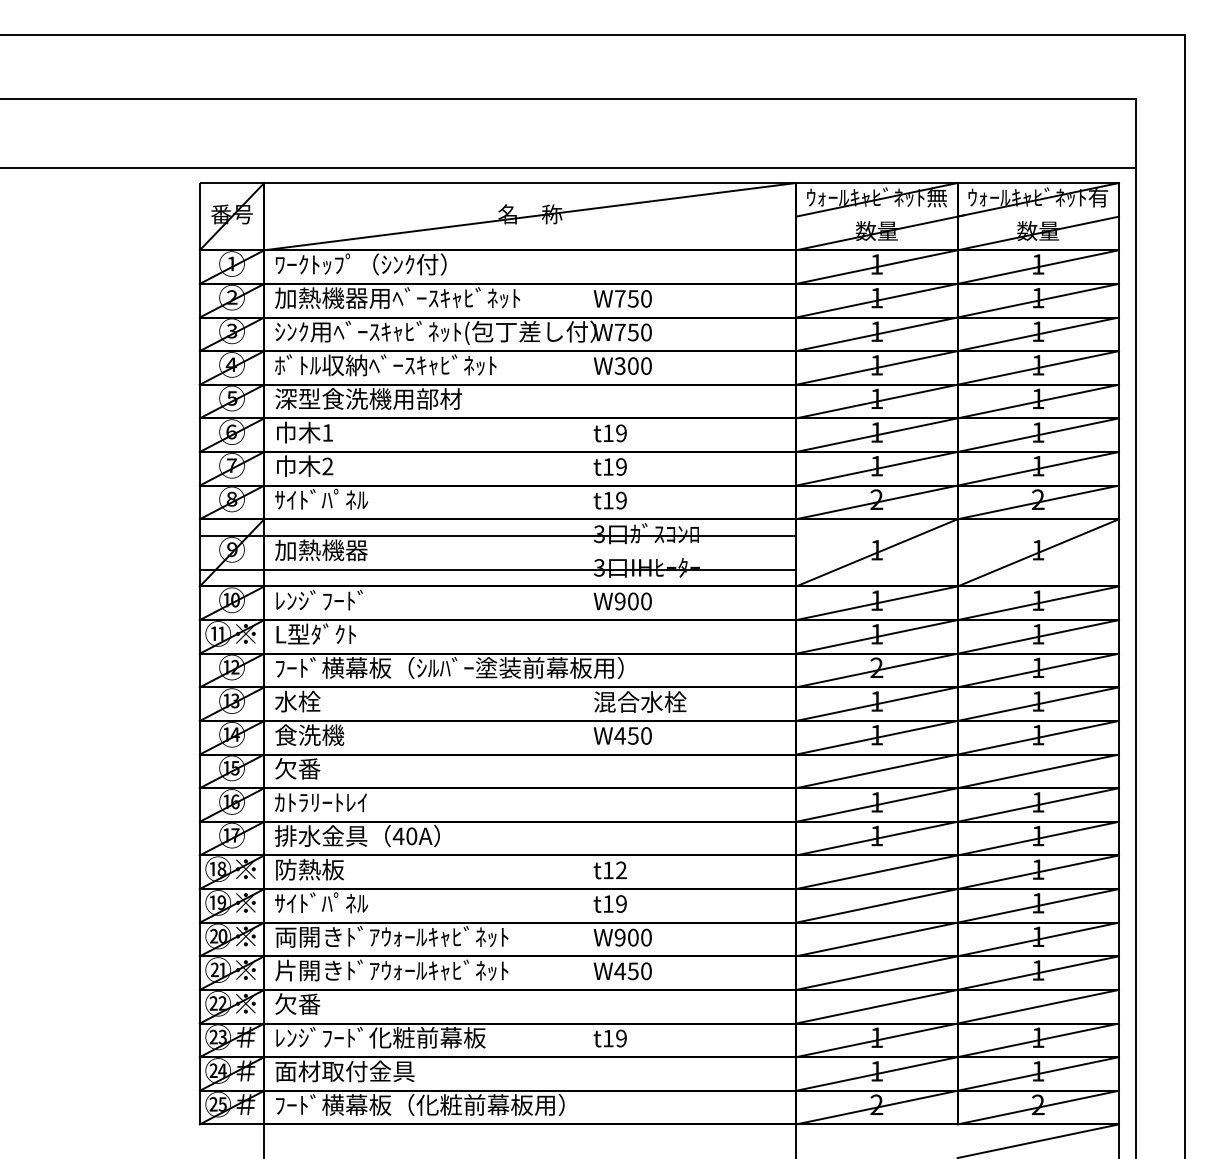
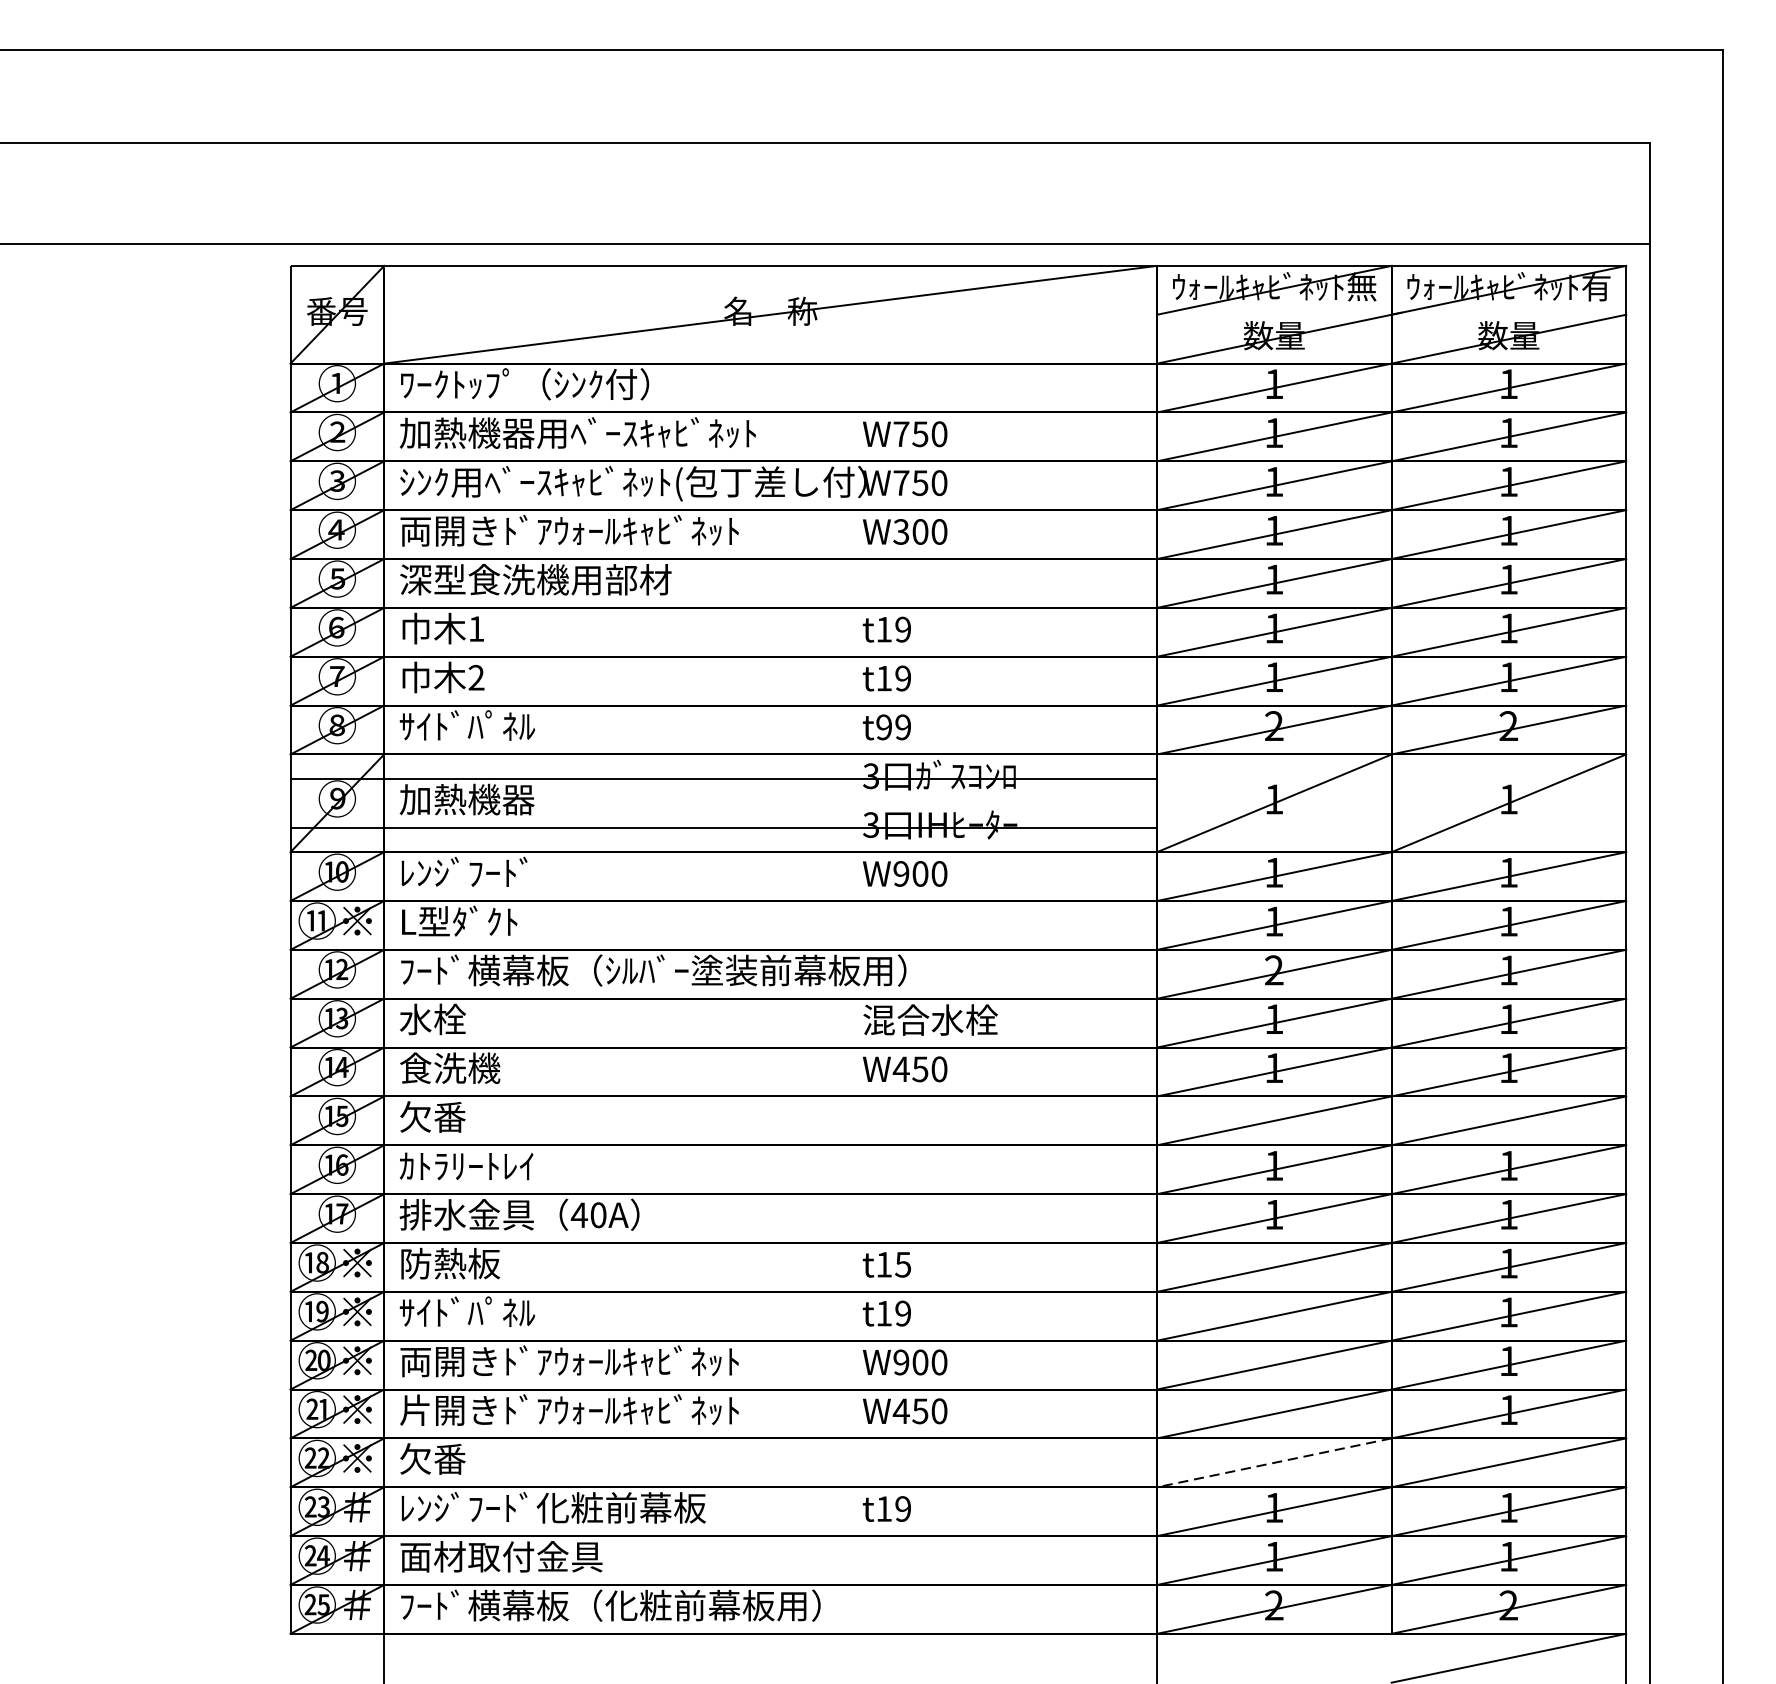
text: (391, 365) -> (569, 531), ﾎﾞﾄﾙ収納ﾍﾞｰｽｷｬﾋﾞﾈｯﾄ -> 両開きﾄﾞｱｳｫｰﾙｷｬﾋﾞﾈｯﾄ
text: (608, 500) -> (884, 727), t19 -> t99
text: (621, 870) -> (903, 1264), t12 -> t15
line: (876, 1006) -> (1273, 1462), solid -> dashed

